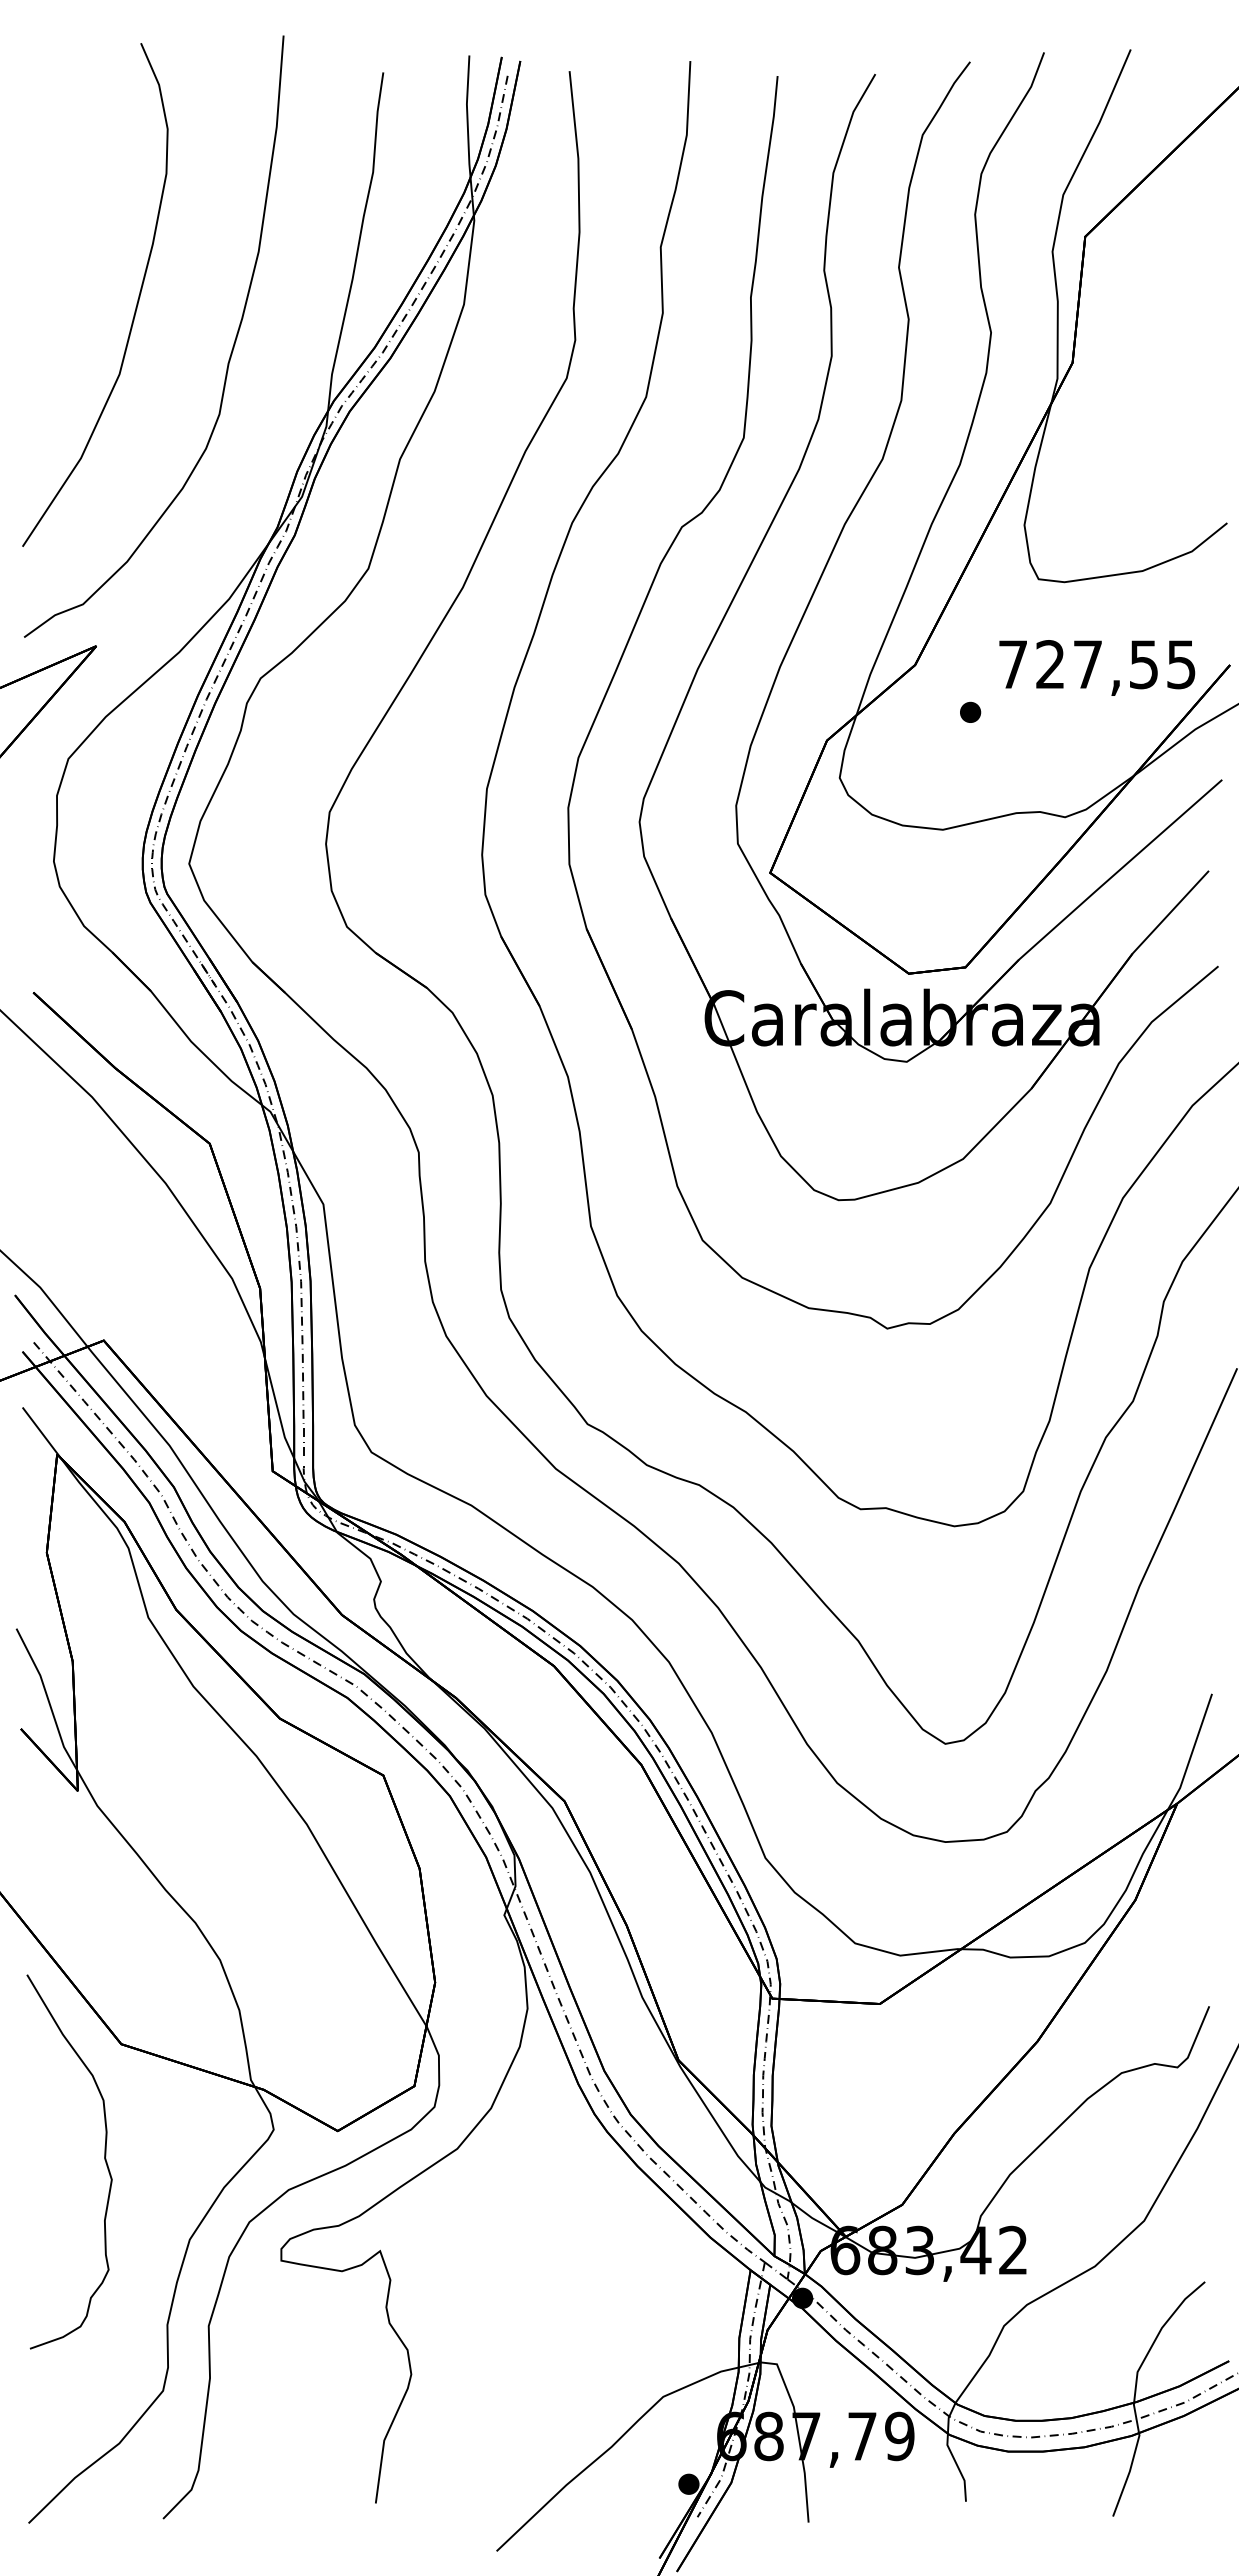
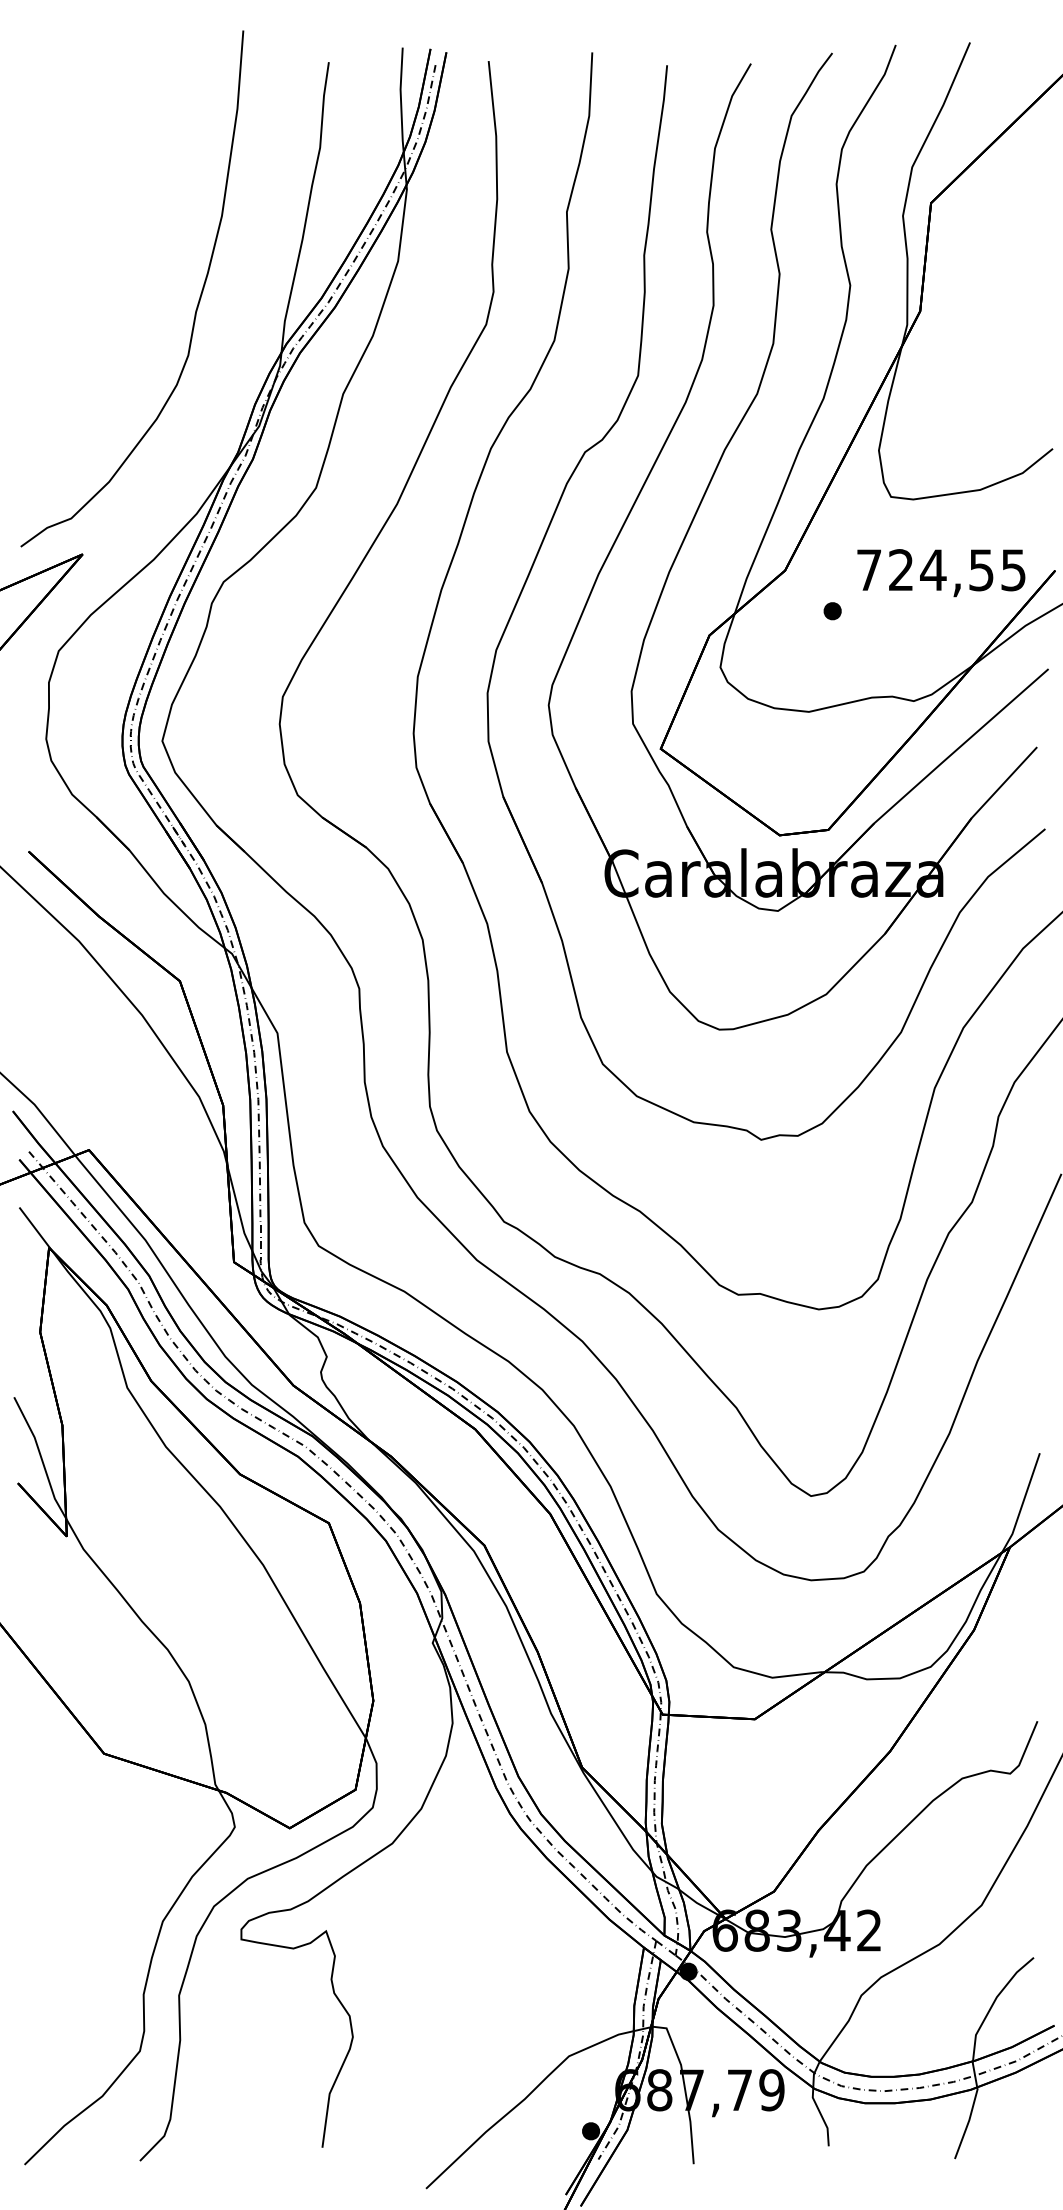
curve: (136, 303) -> (117, 260), removed
text: (1087, 664) -> (932, 570), 727,55 -> 724,55
curve: (104, 2160) -> (89, 1853), removed

